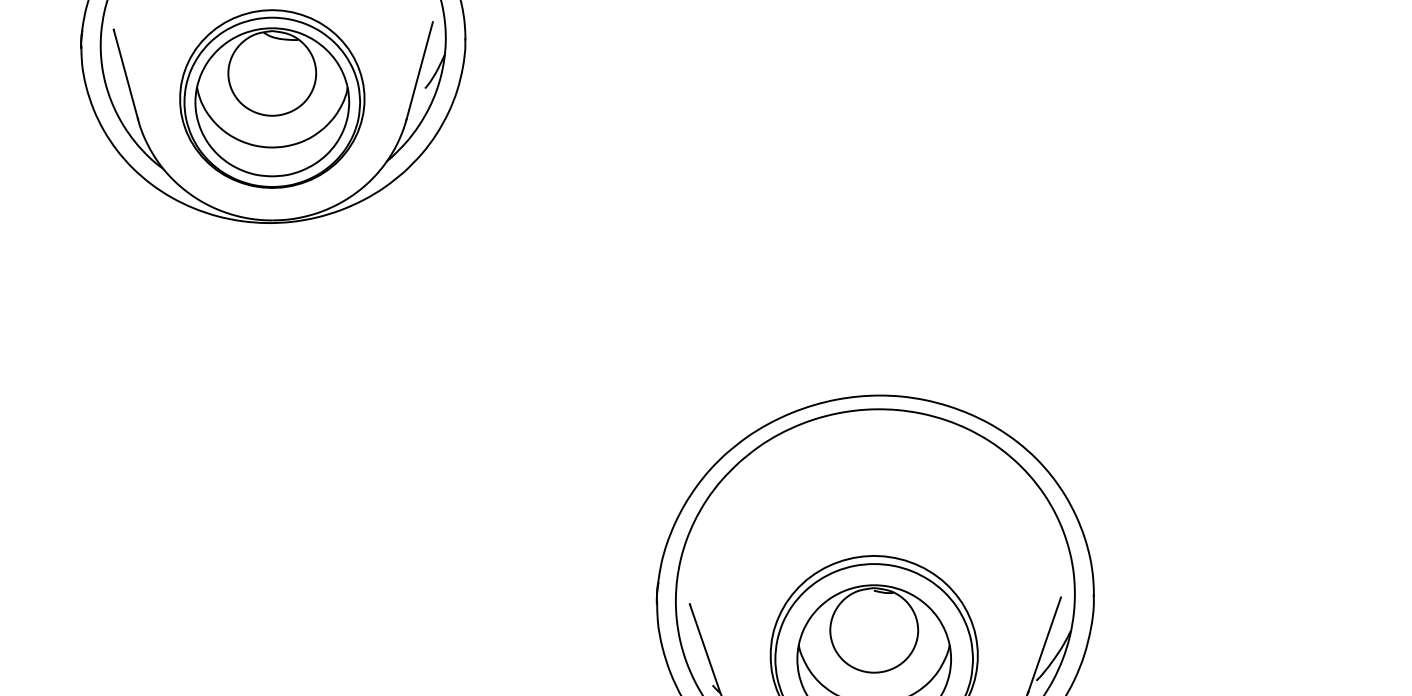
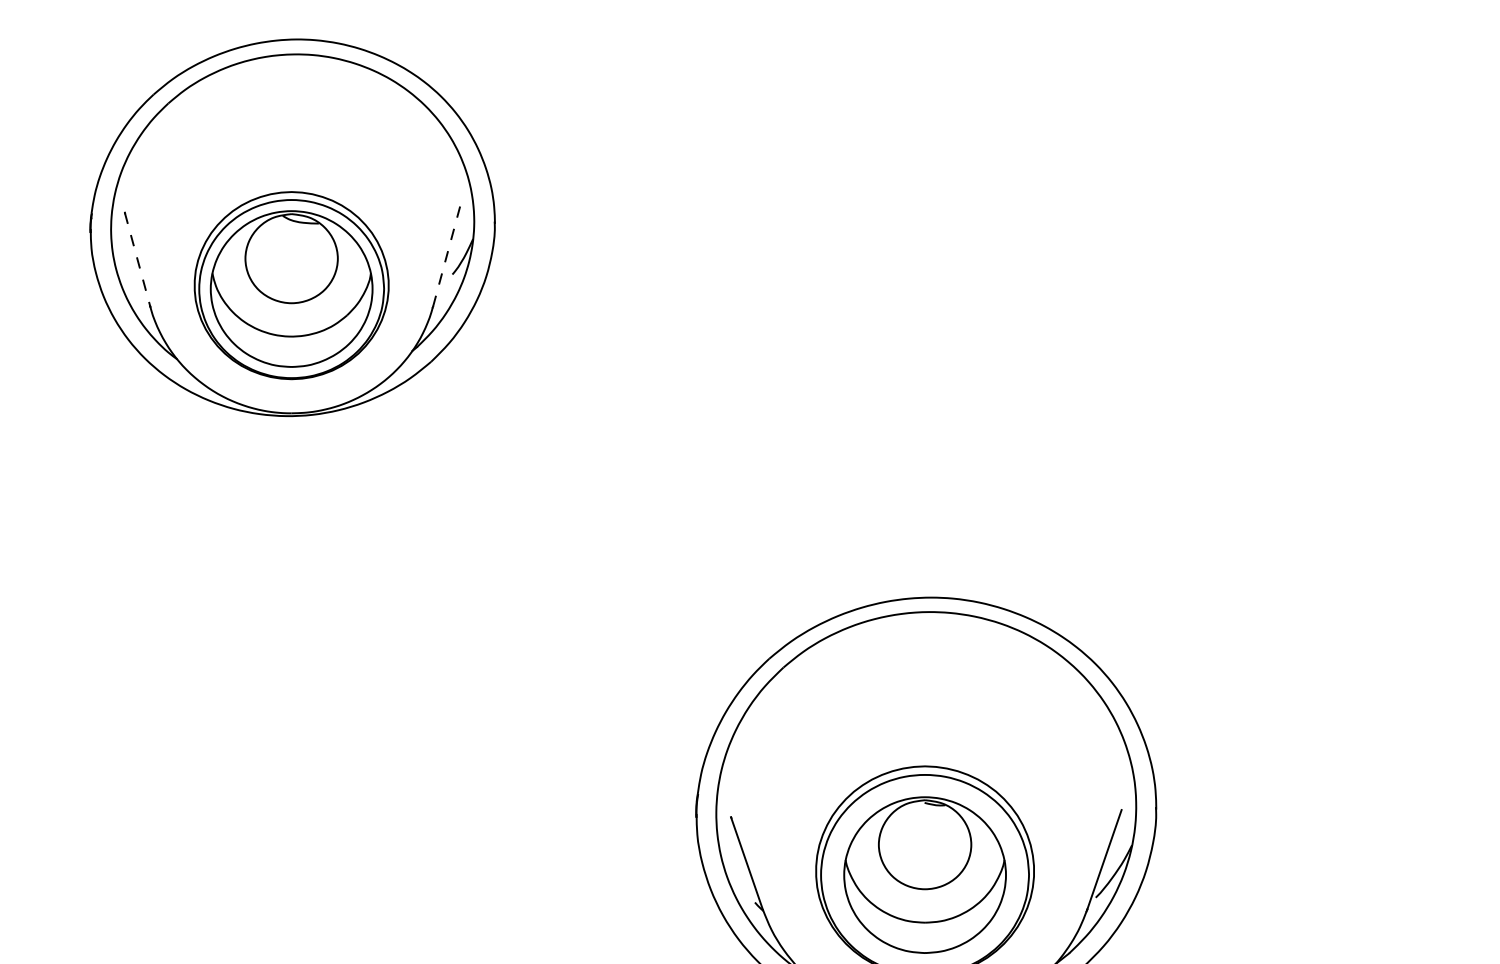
line: (419, 70) -> (446, 255), solid -> dashed
line: (125, 74) -> (137, 259), solid -> dashed

